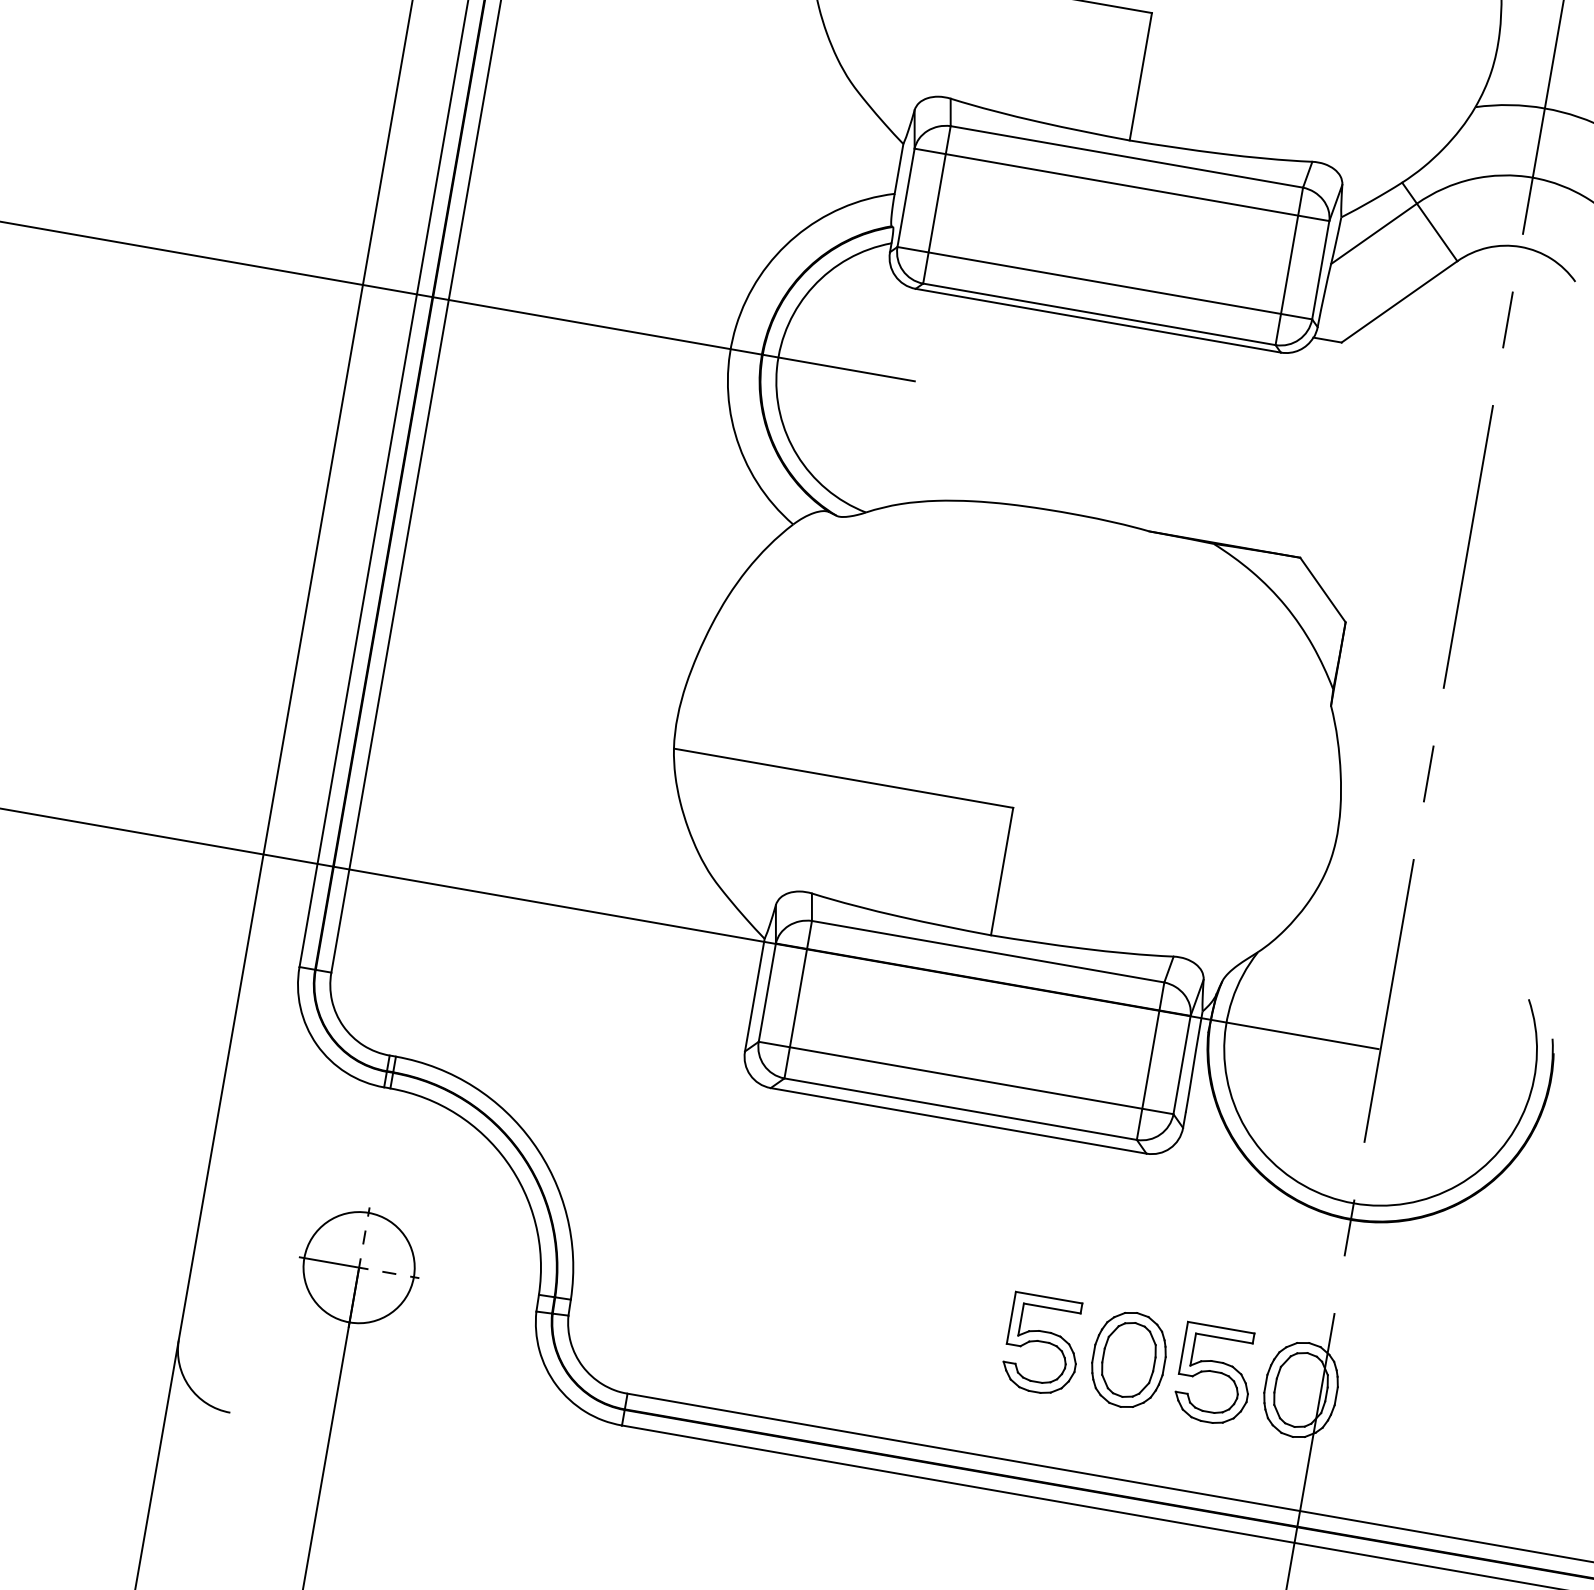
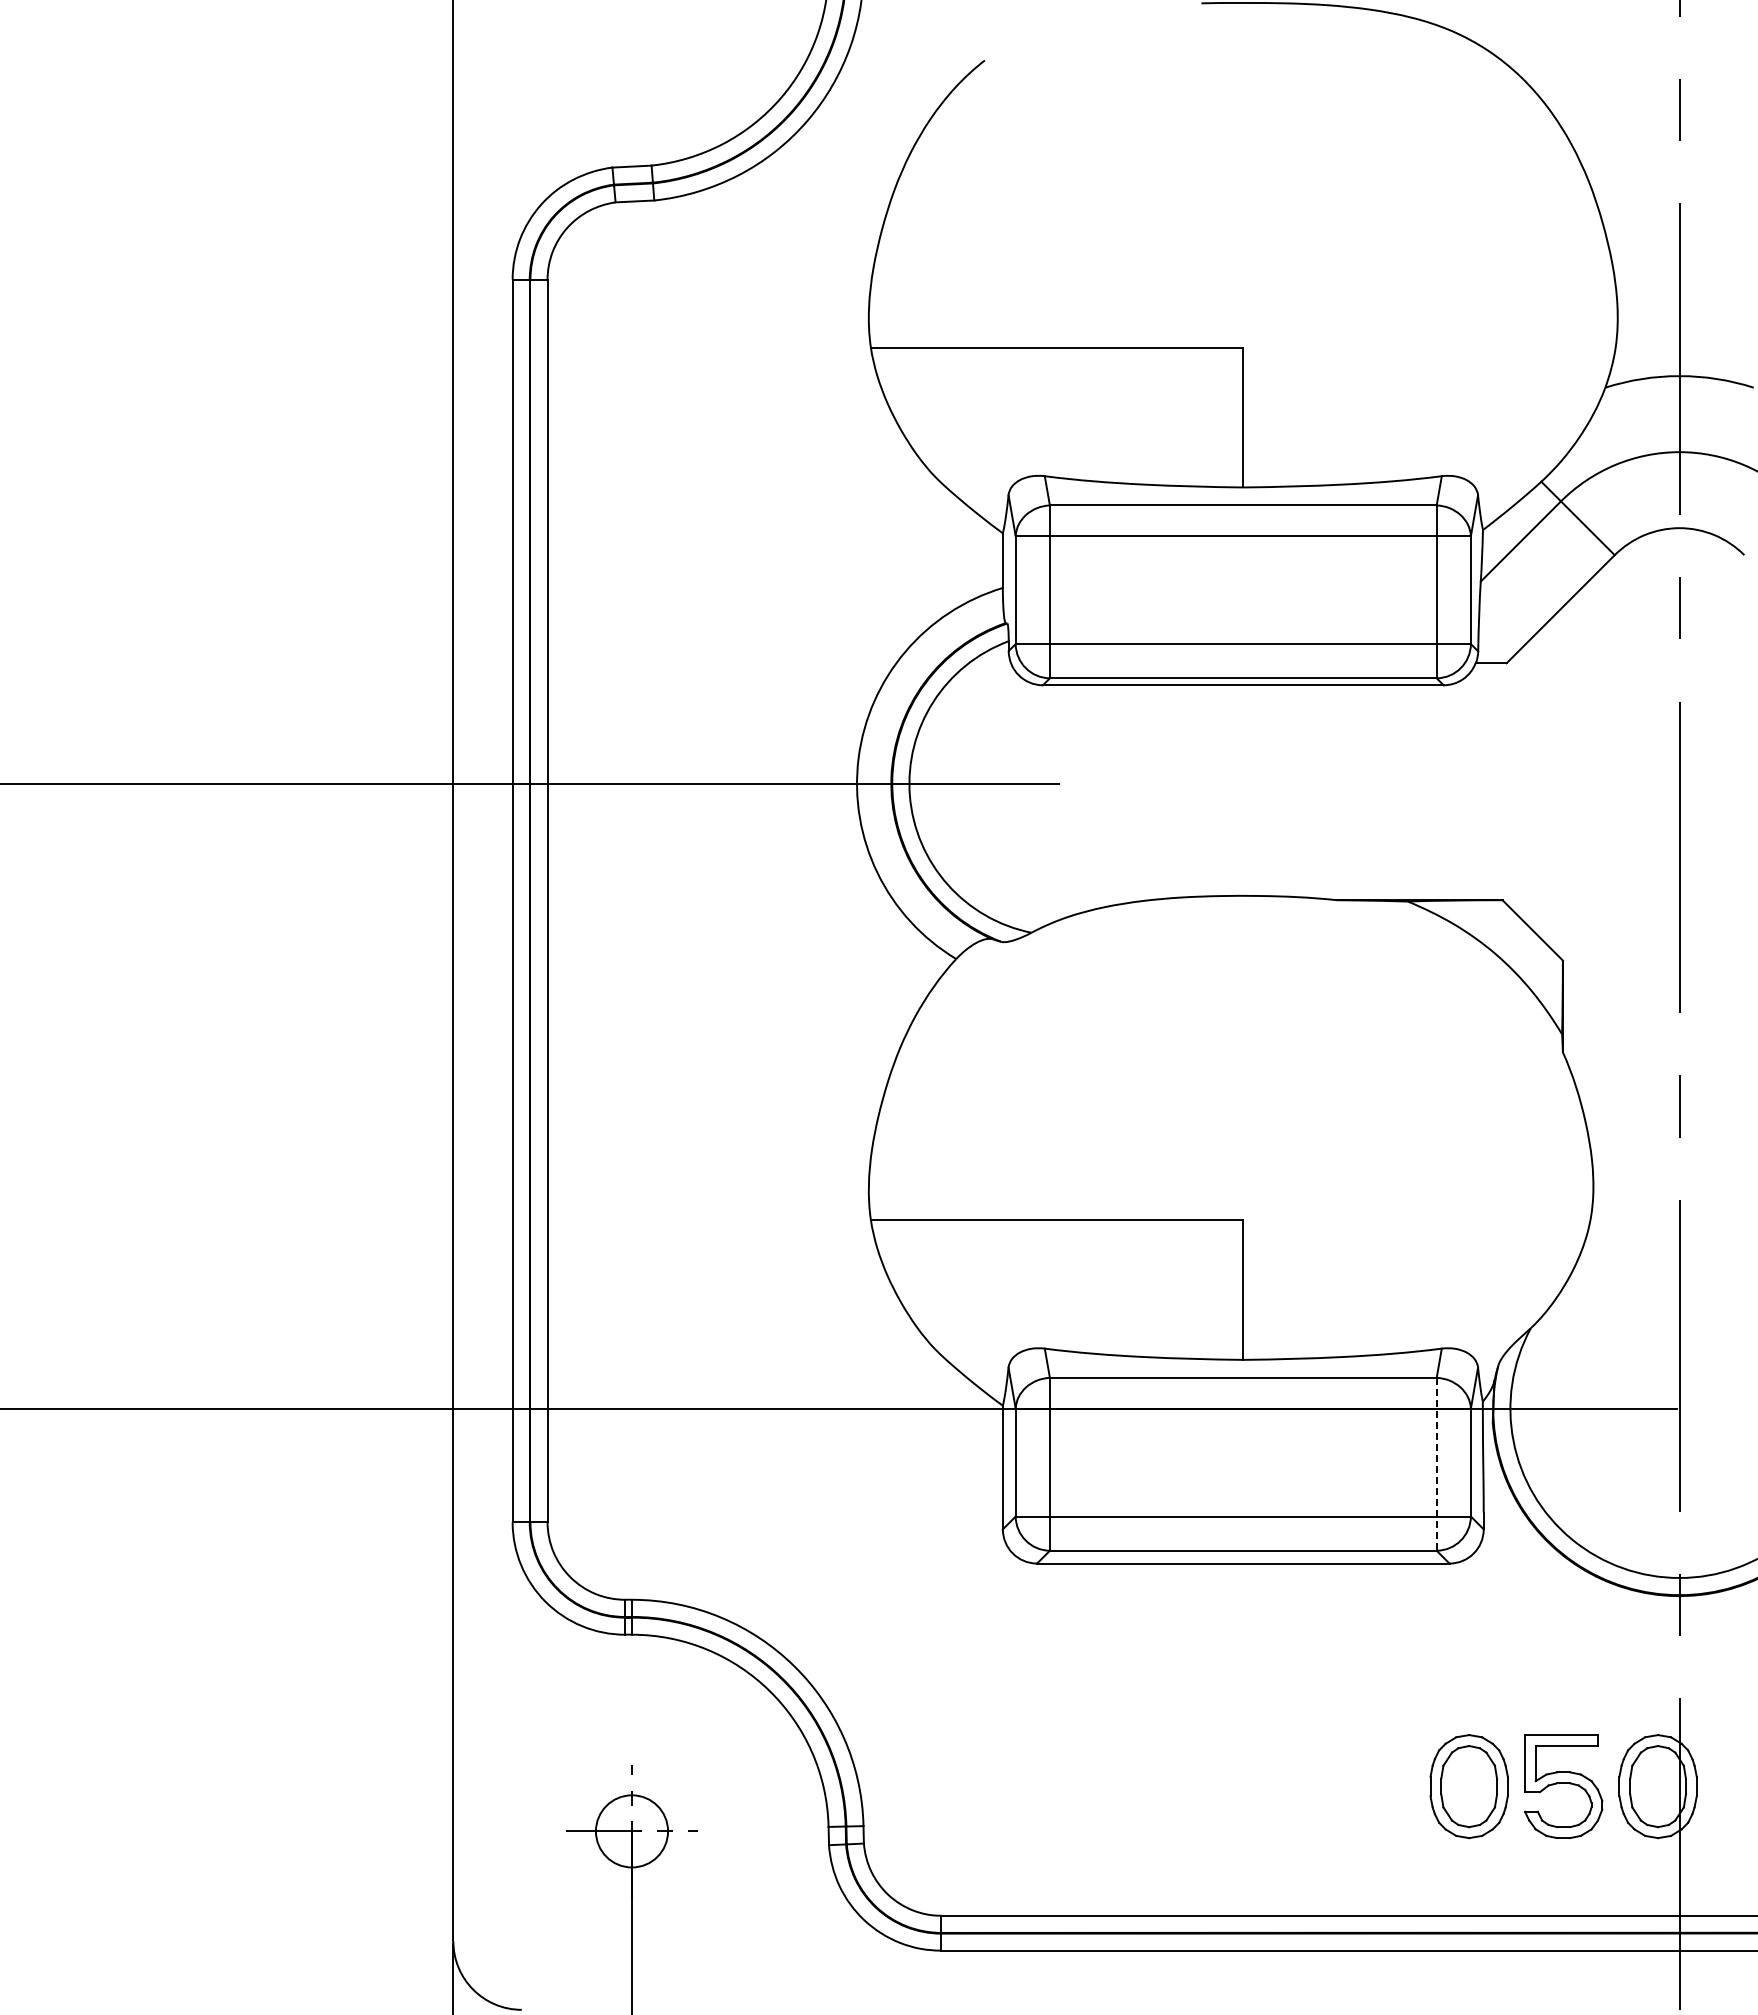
line: (1150, 1061) -> (1436, 1464), solid -> dashed
circle: (358, 1267) -> (631, 1831), size x0.6
part: (1042, 1344) -> (1374, 1786), removed

